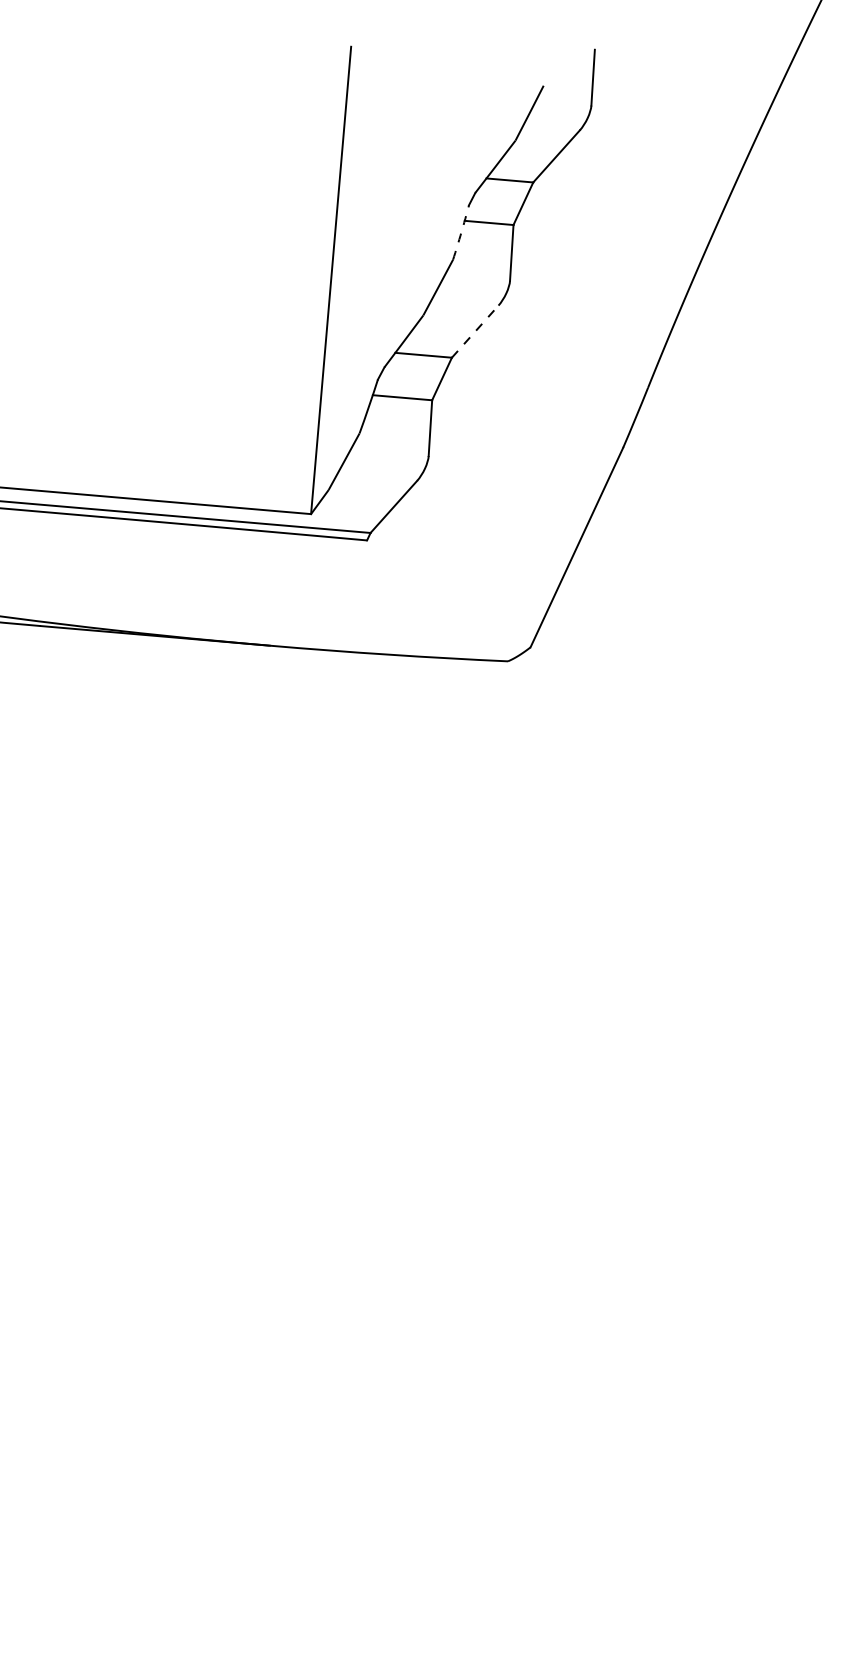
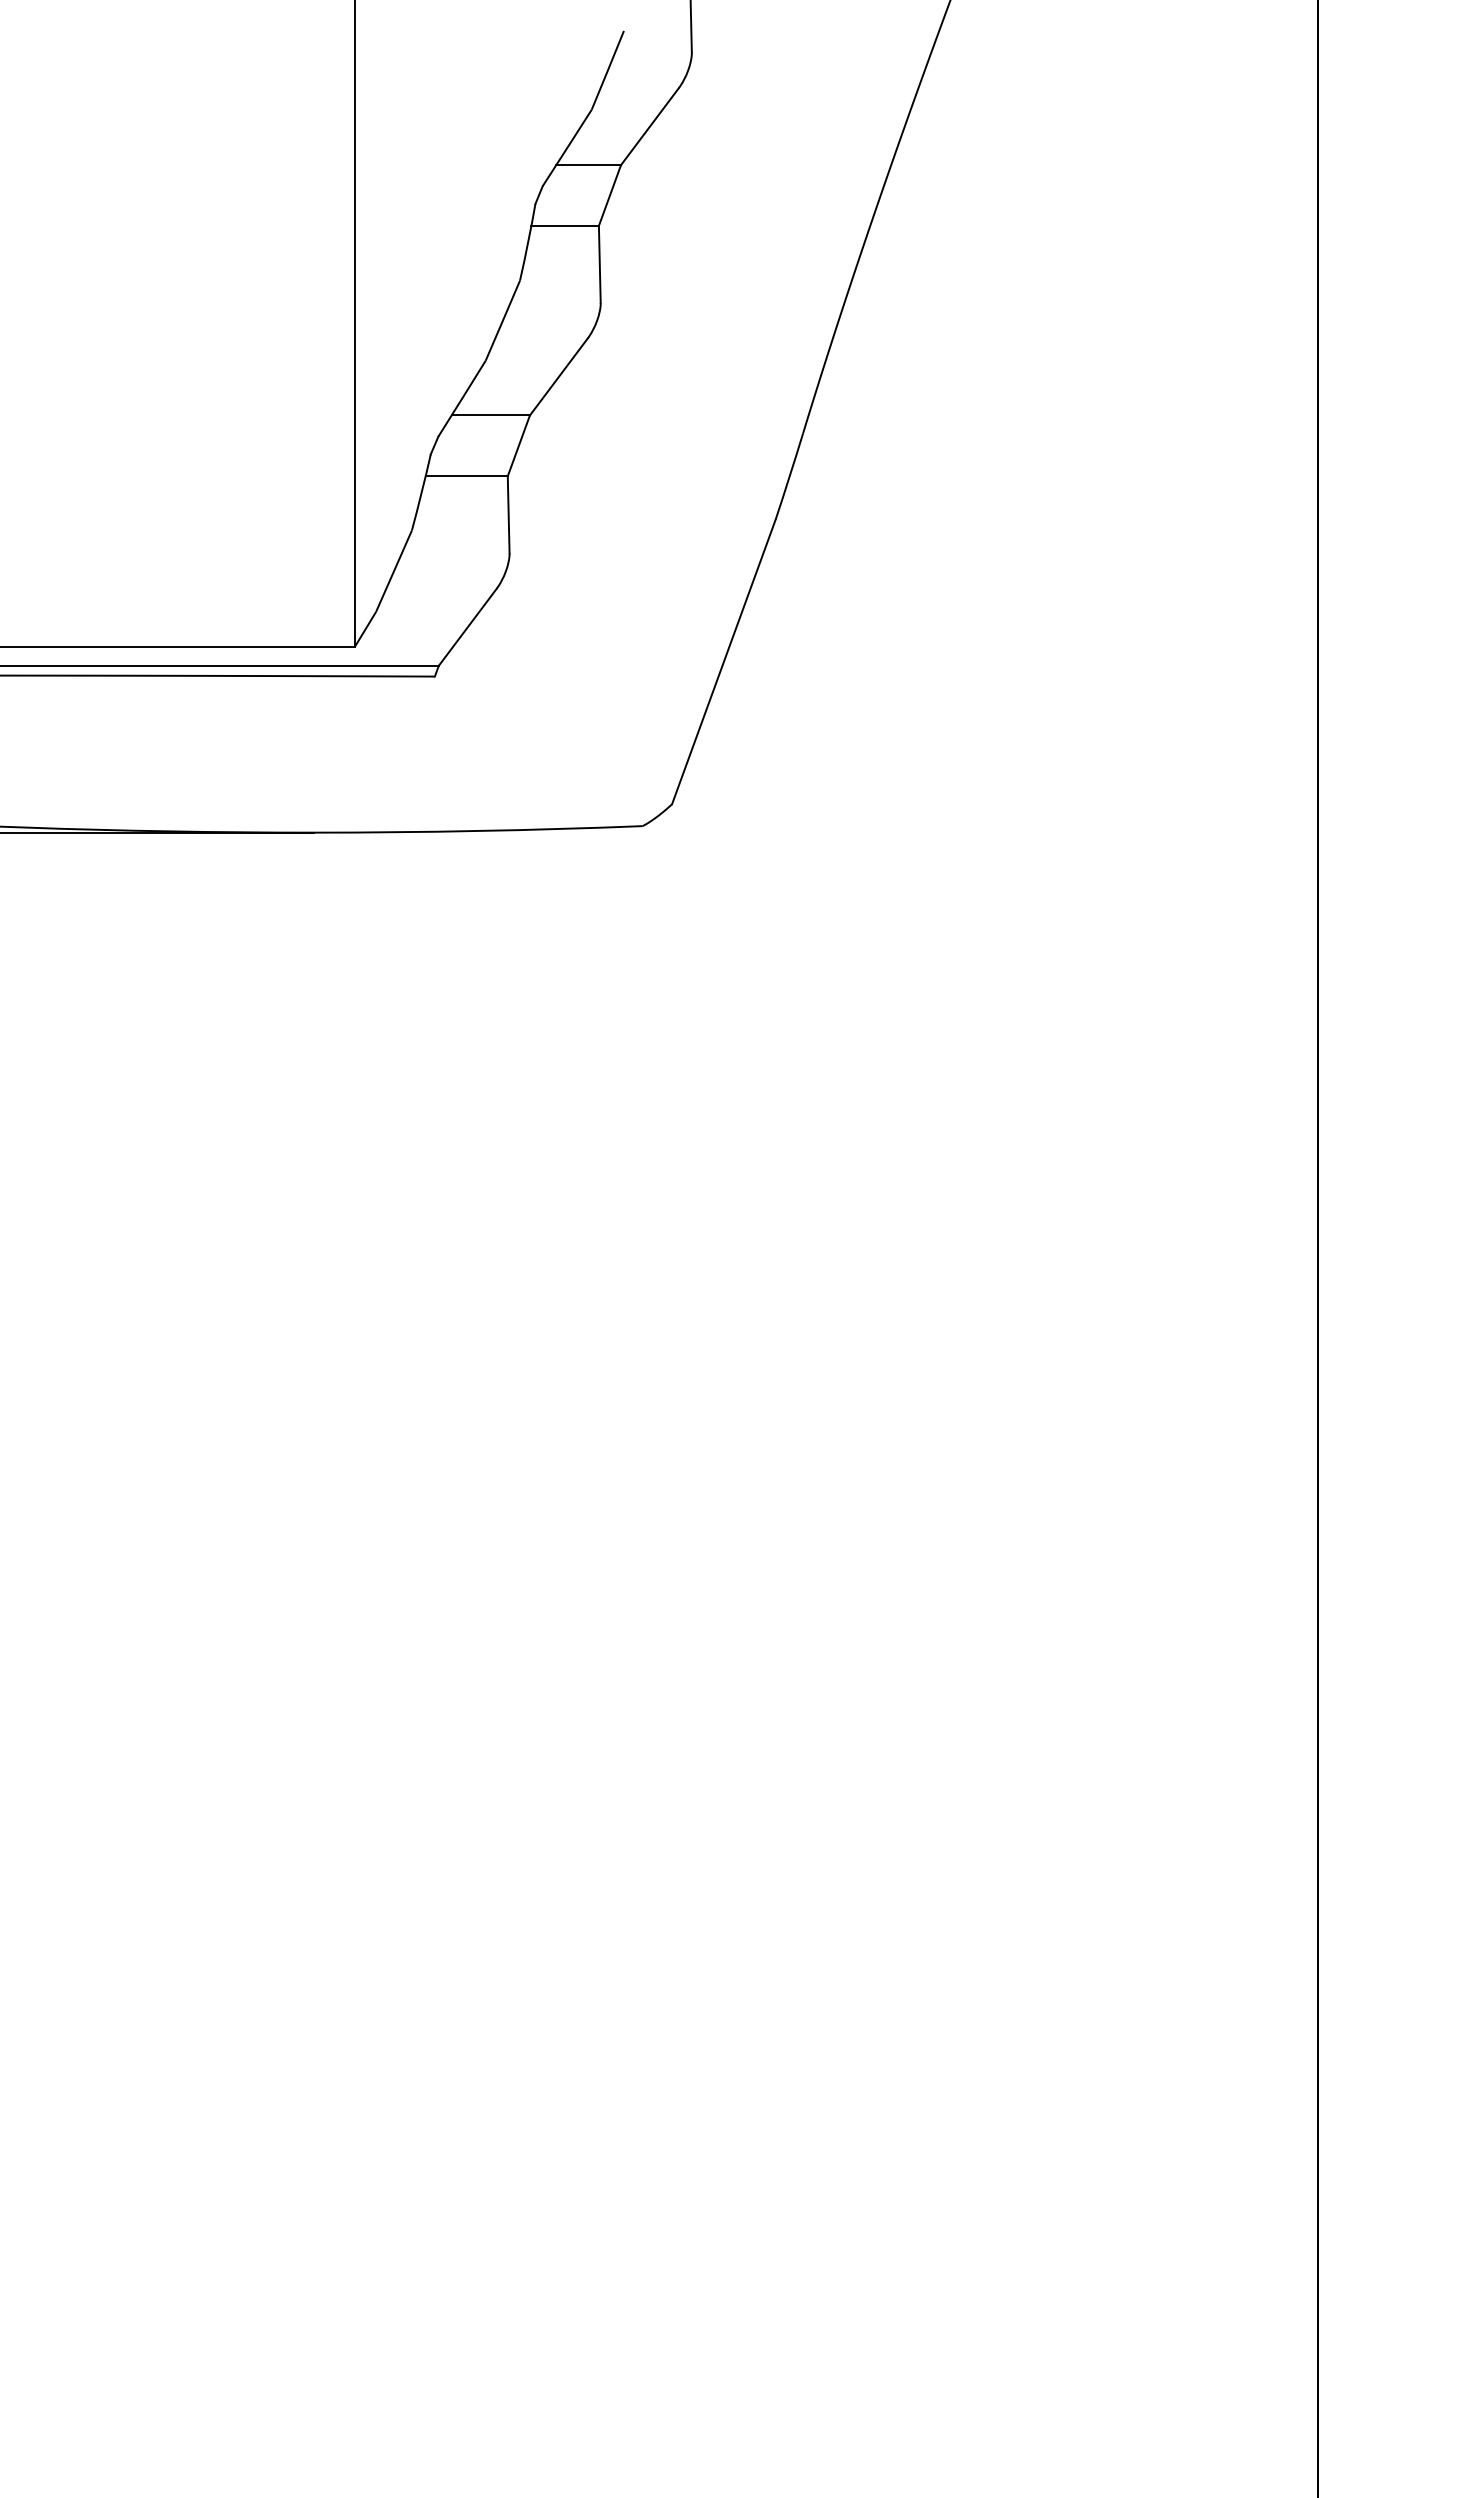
arc: (461, 232) -> (528, 242), dashed -> solid
line: (475, 331) -> (559, 376), dashed -> solid

